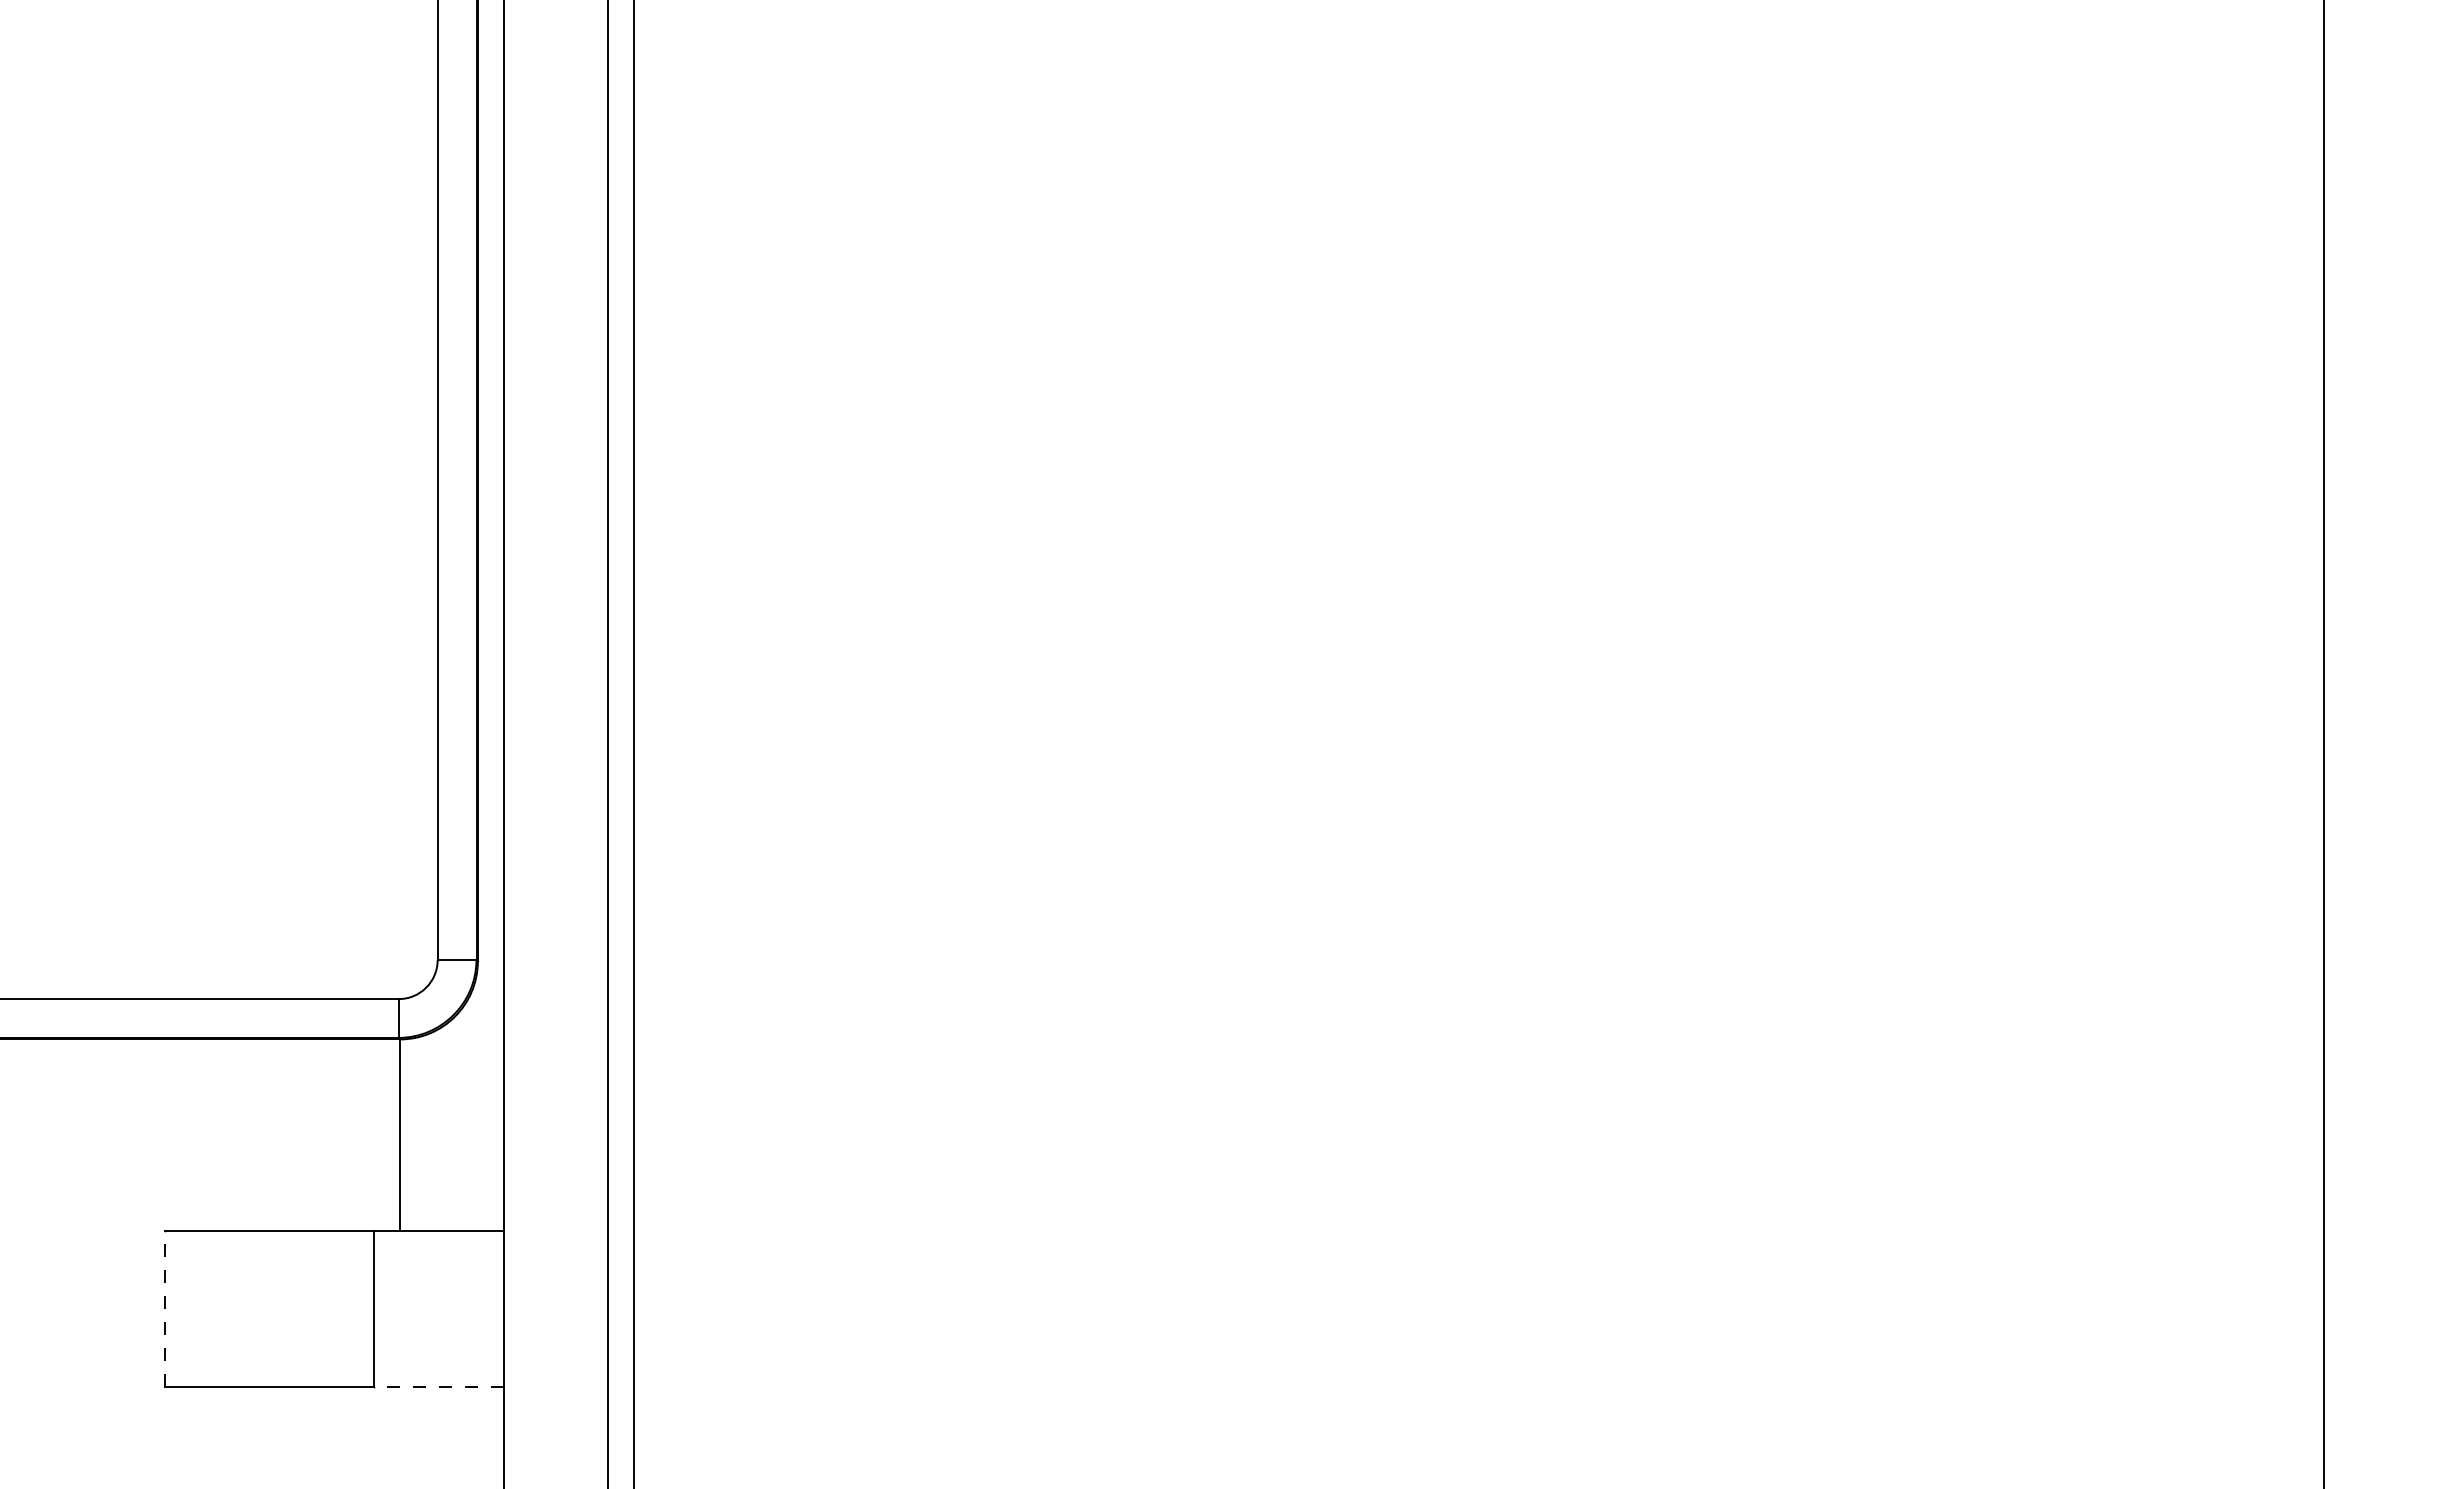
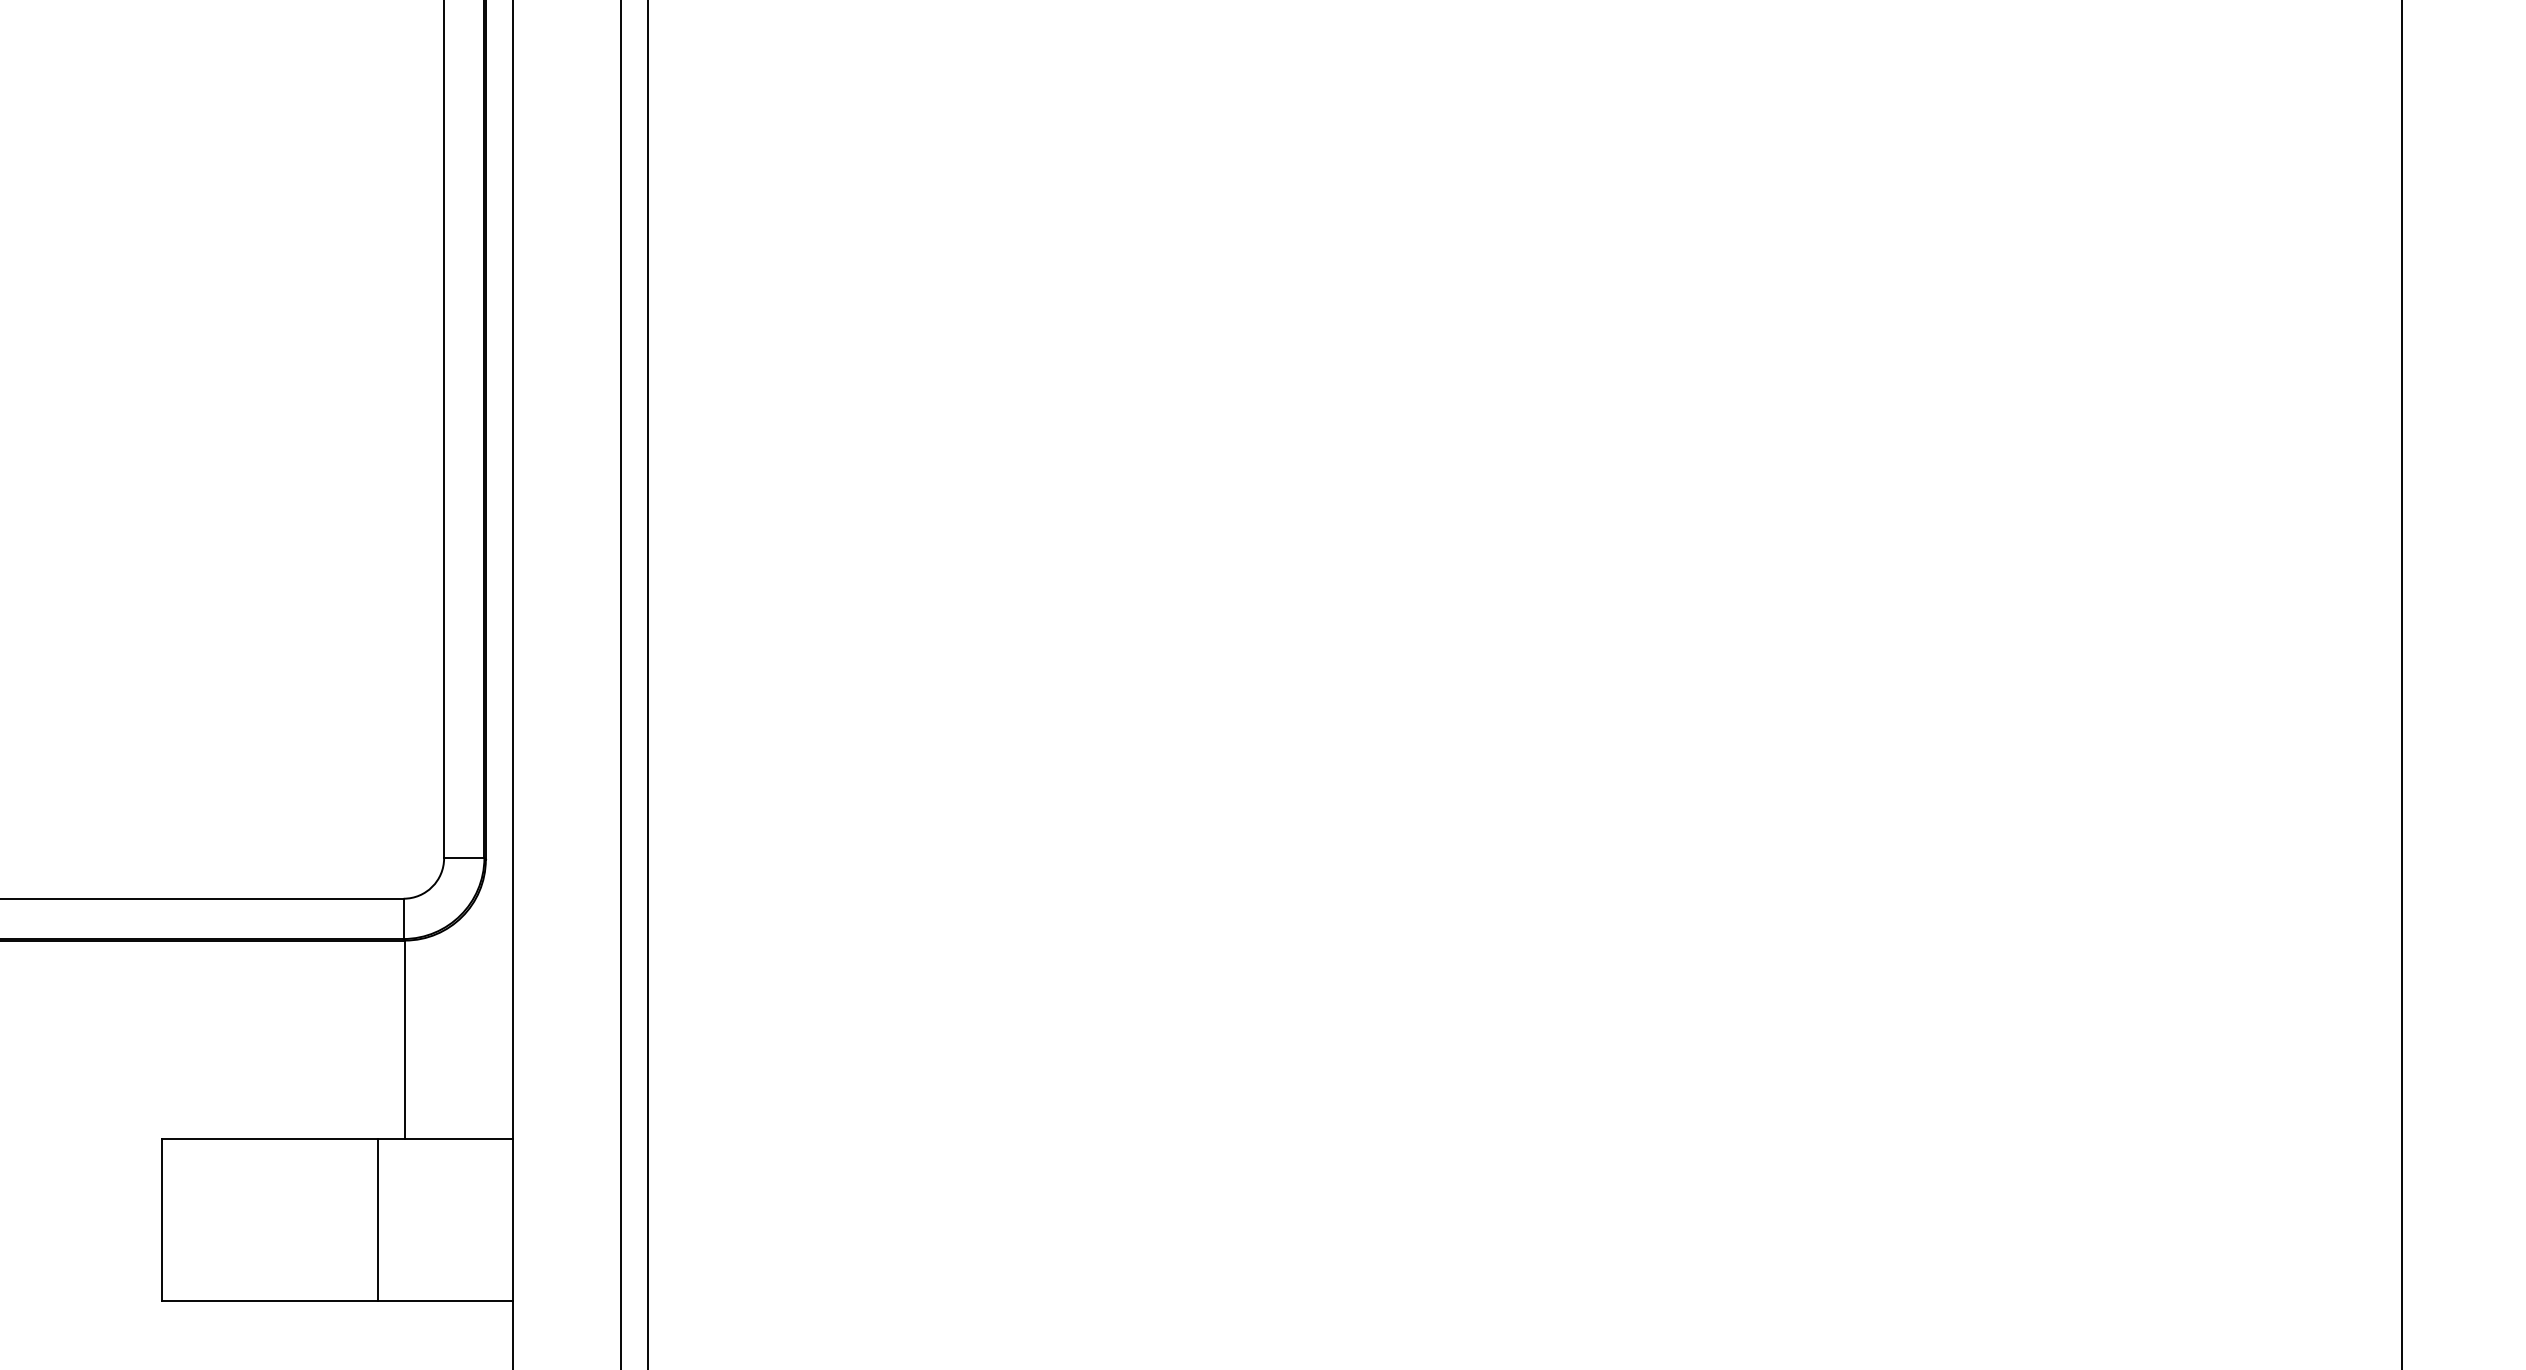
line: (165, 1308) -> (161, 1219), dashed -> solid
line: (438, 1386) -> (444, 1300), dashed -> solid

